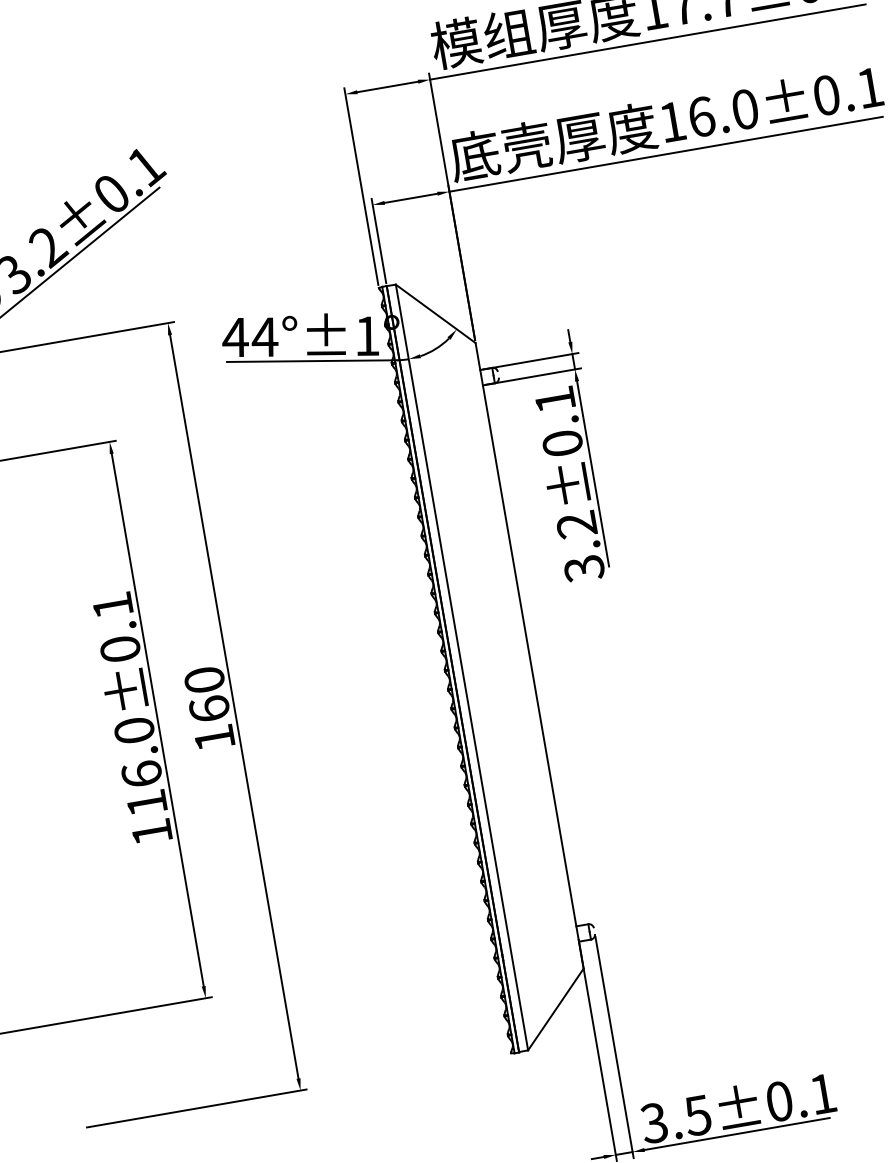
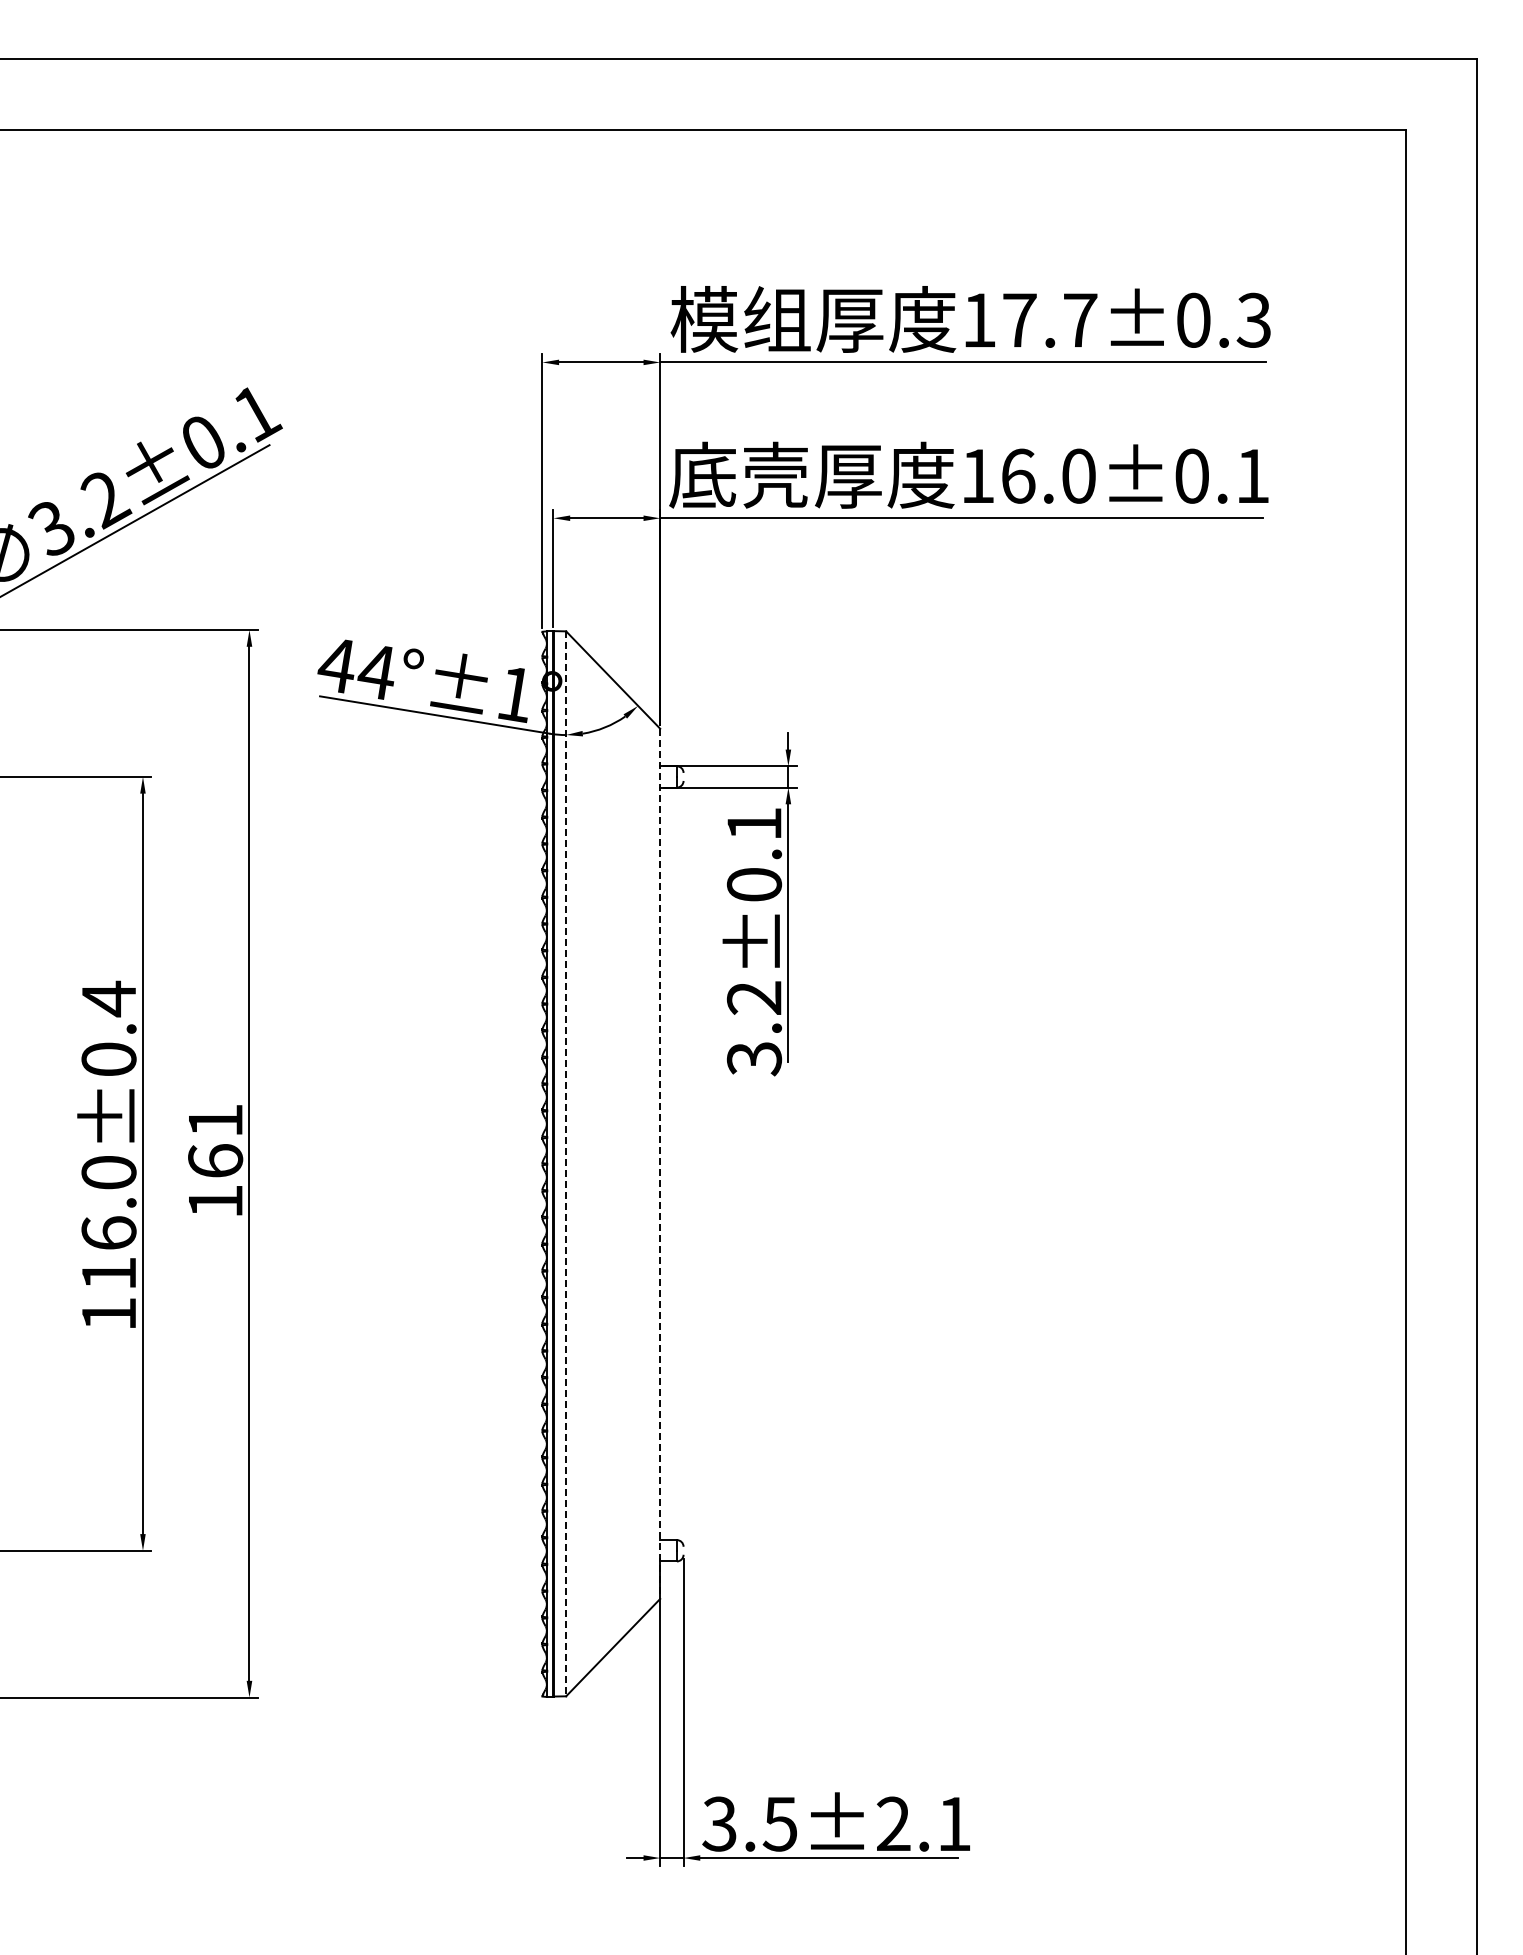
text: (112, 605) -> (108, 998), 116.0±0.1 -> 116.0±0.4
line: (529, 656) -> (660, 1164), solid -> dashed
line: (462, 667) -> (566, 1164), solid -> dashed
text: (204, 679) -> (215, 1120), 160 -> 161
text: (779, 1101) -> (893, 1823), 3.5±0.1 -> 3.5±2.1

